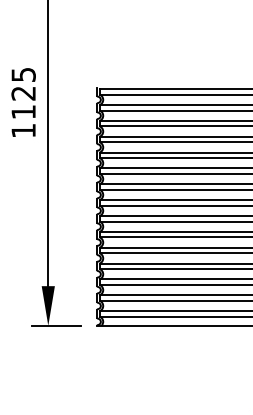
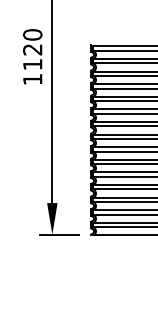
text: (23, 74) -> (32, 34), 1125 -> 1120

